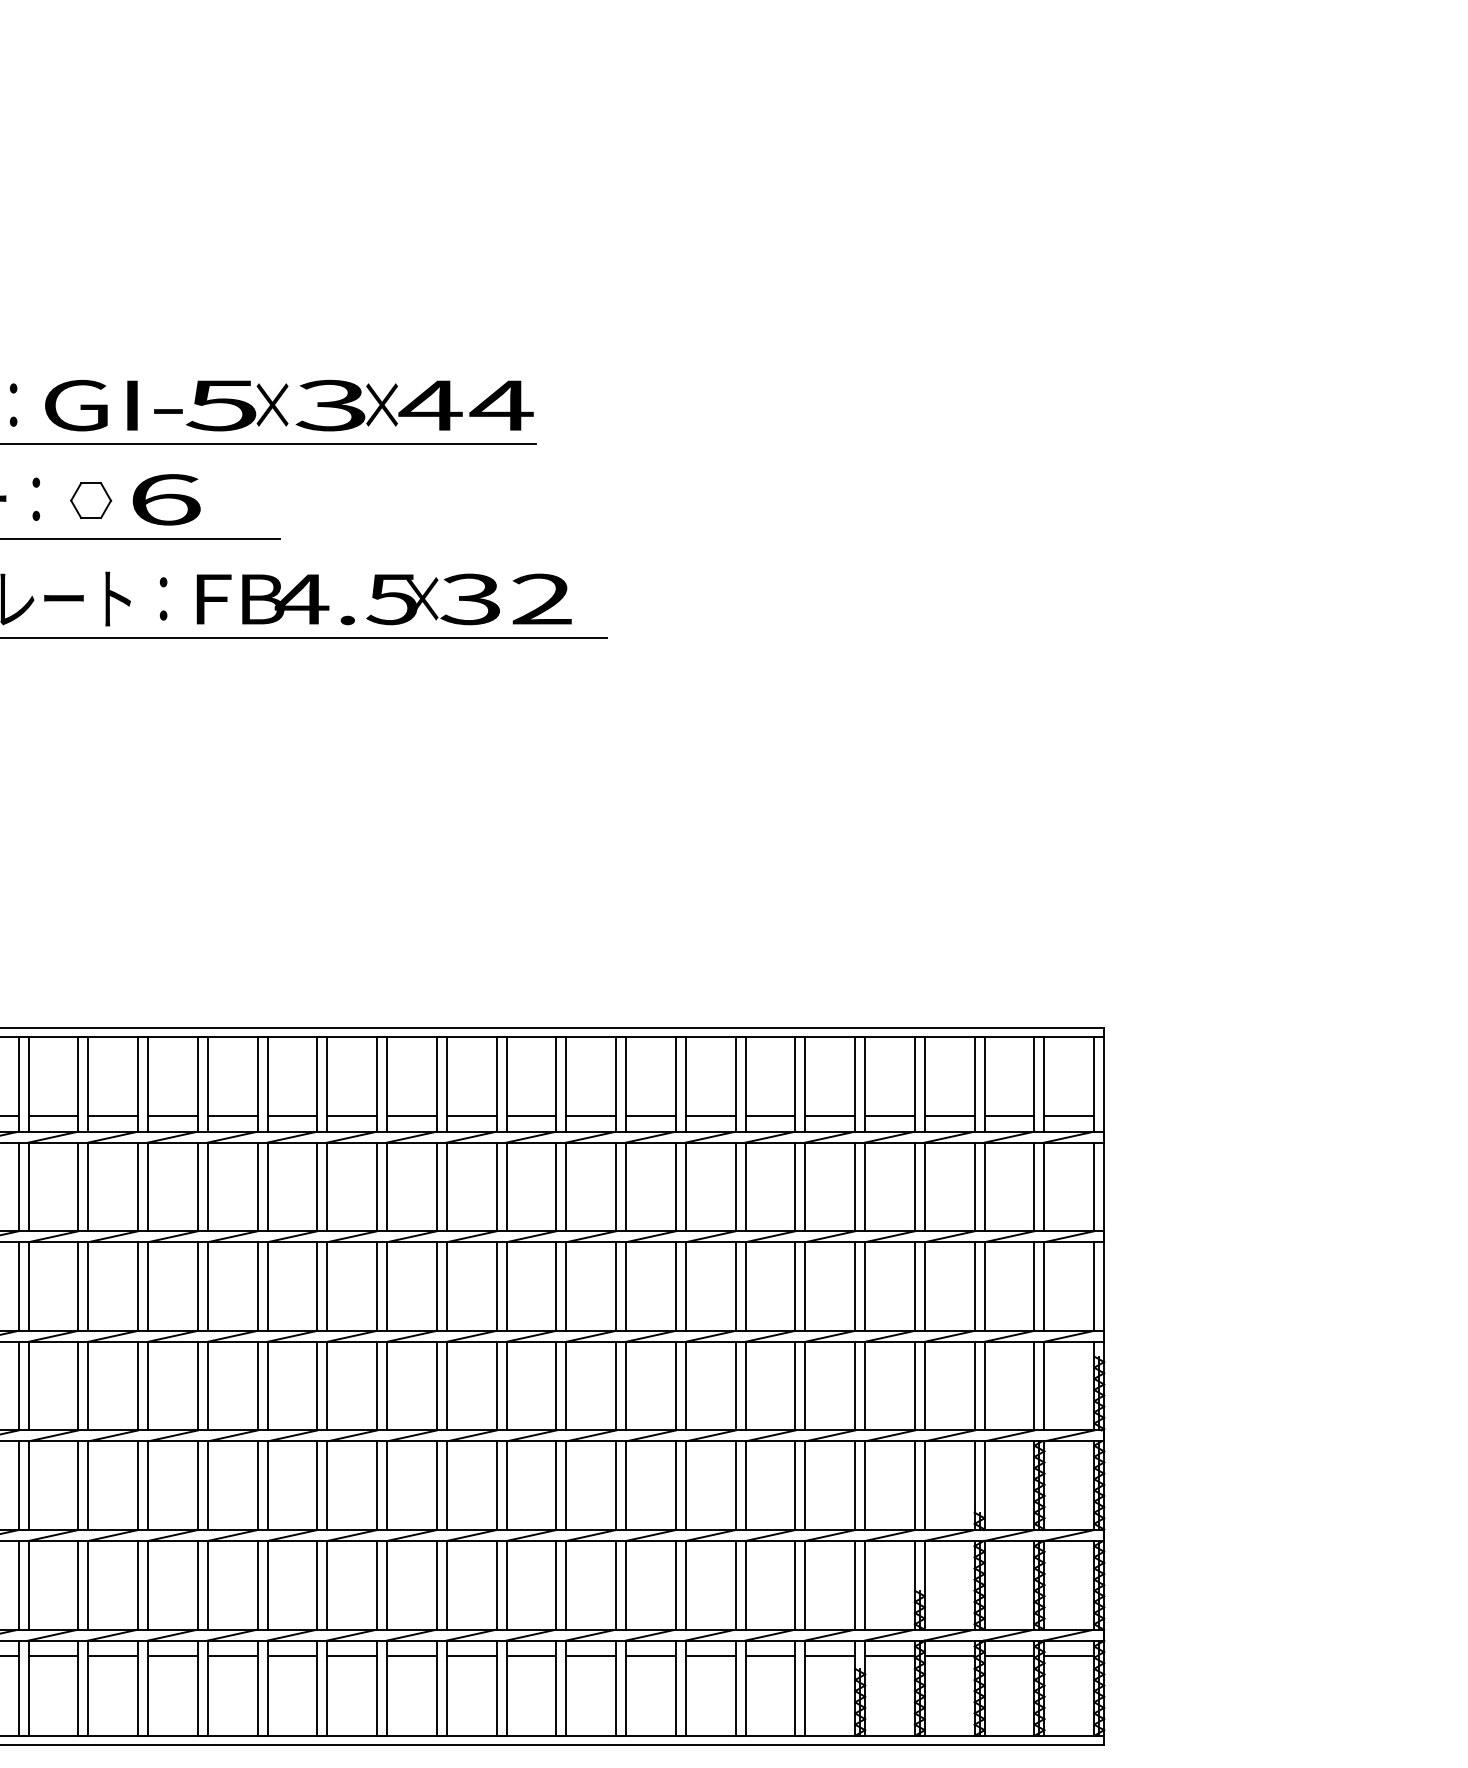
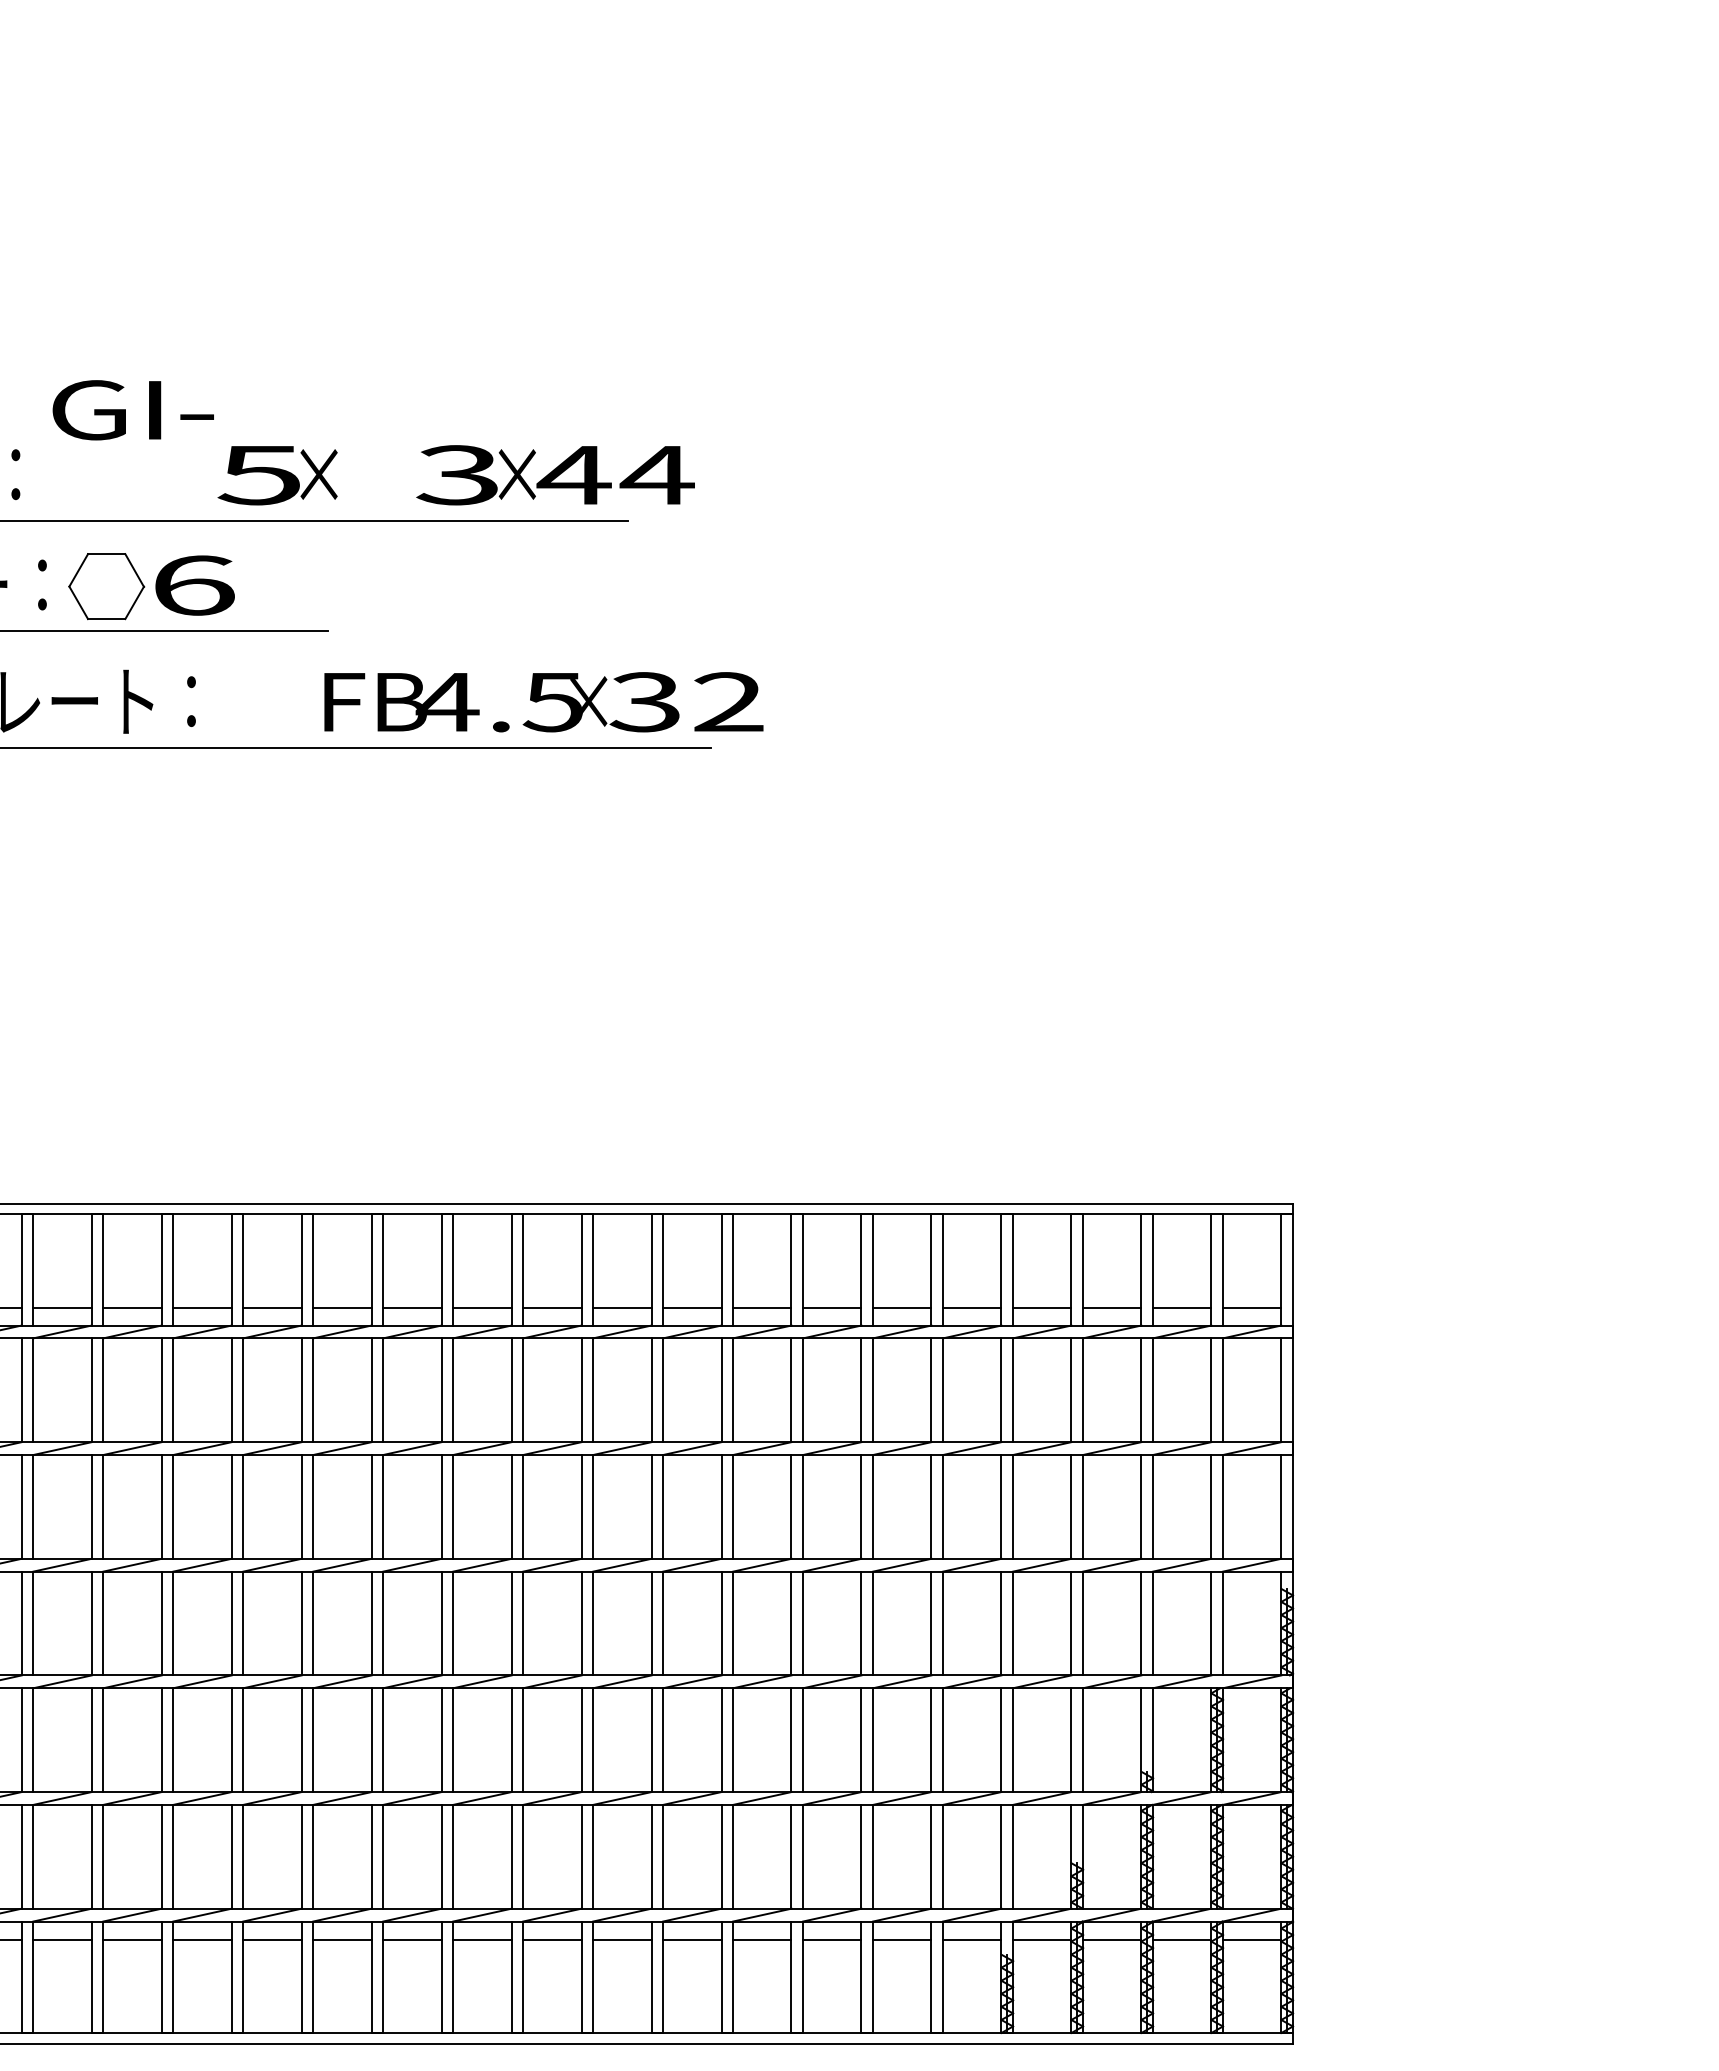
text: (113, 405) -> (132, 410), moved
text: (414, 405) -> (555, 475), moved
part: (91, 500) -> (106, 586), size x1.6
text: (383, 599) -> (543, 702), moved

